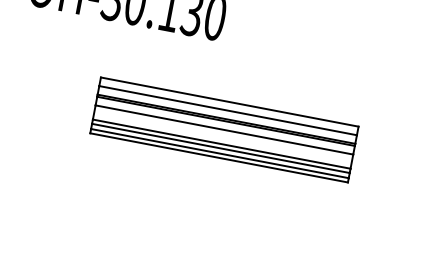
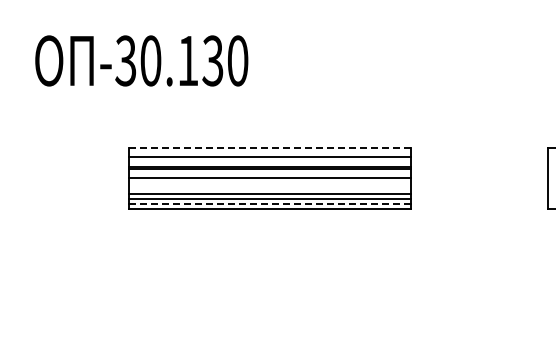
line: (230, 101) -> (270, 147), solid -> dashed
line: (220, 153) -> (270, 204), solid -> dashed

